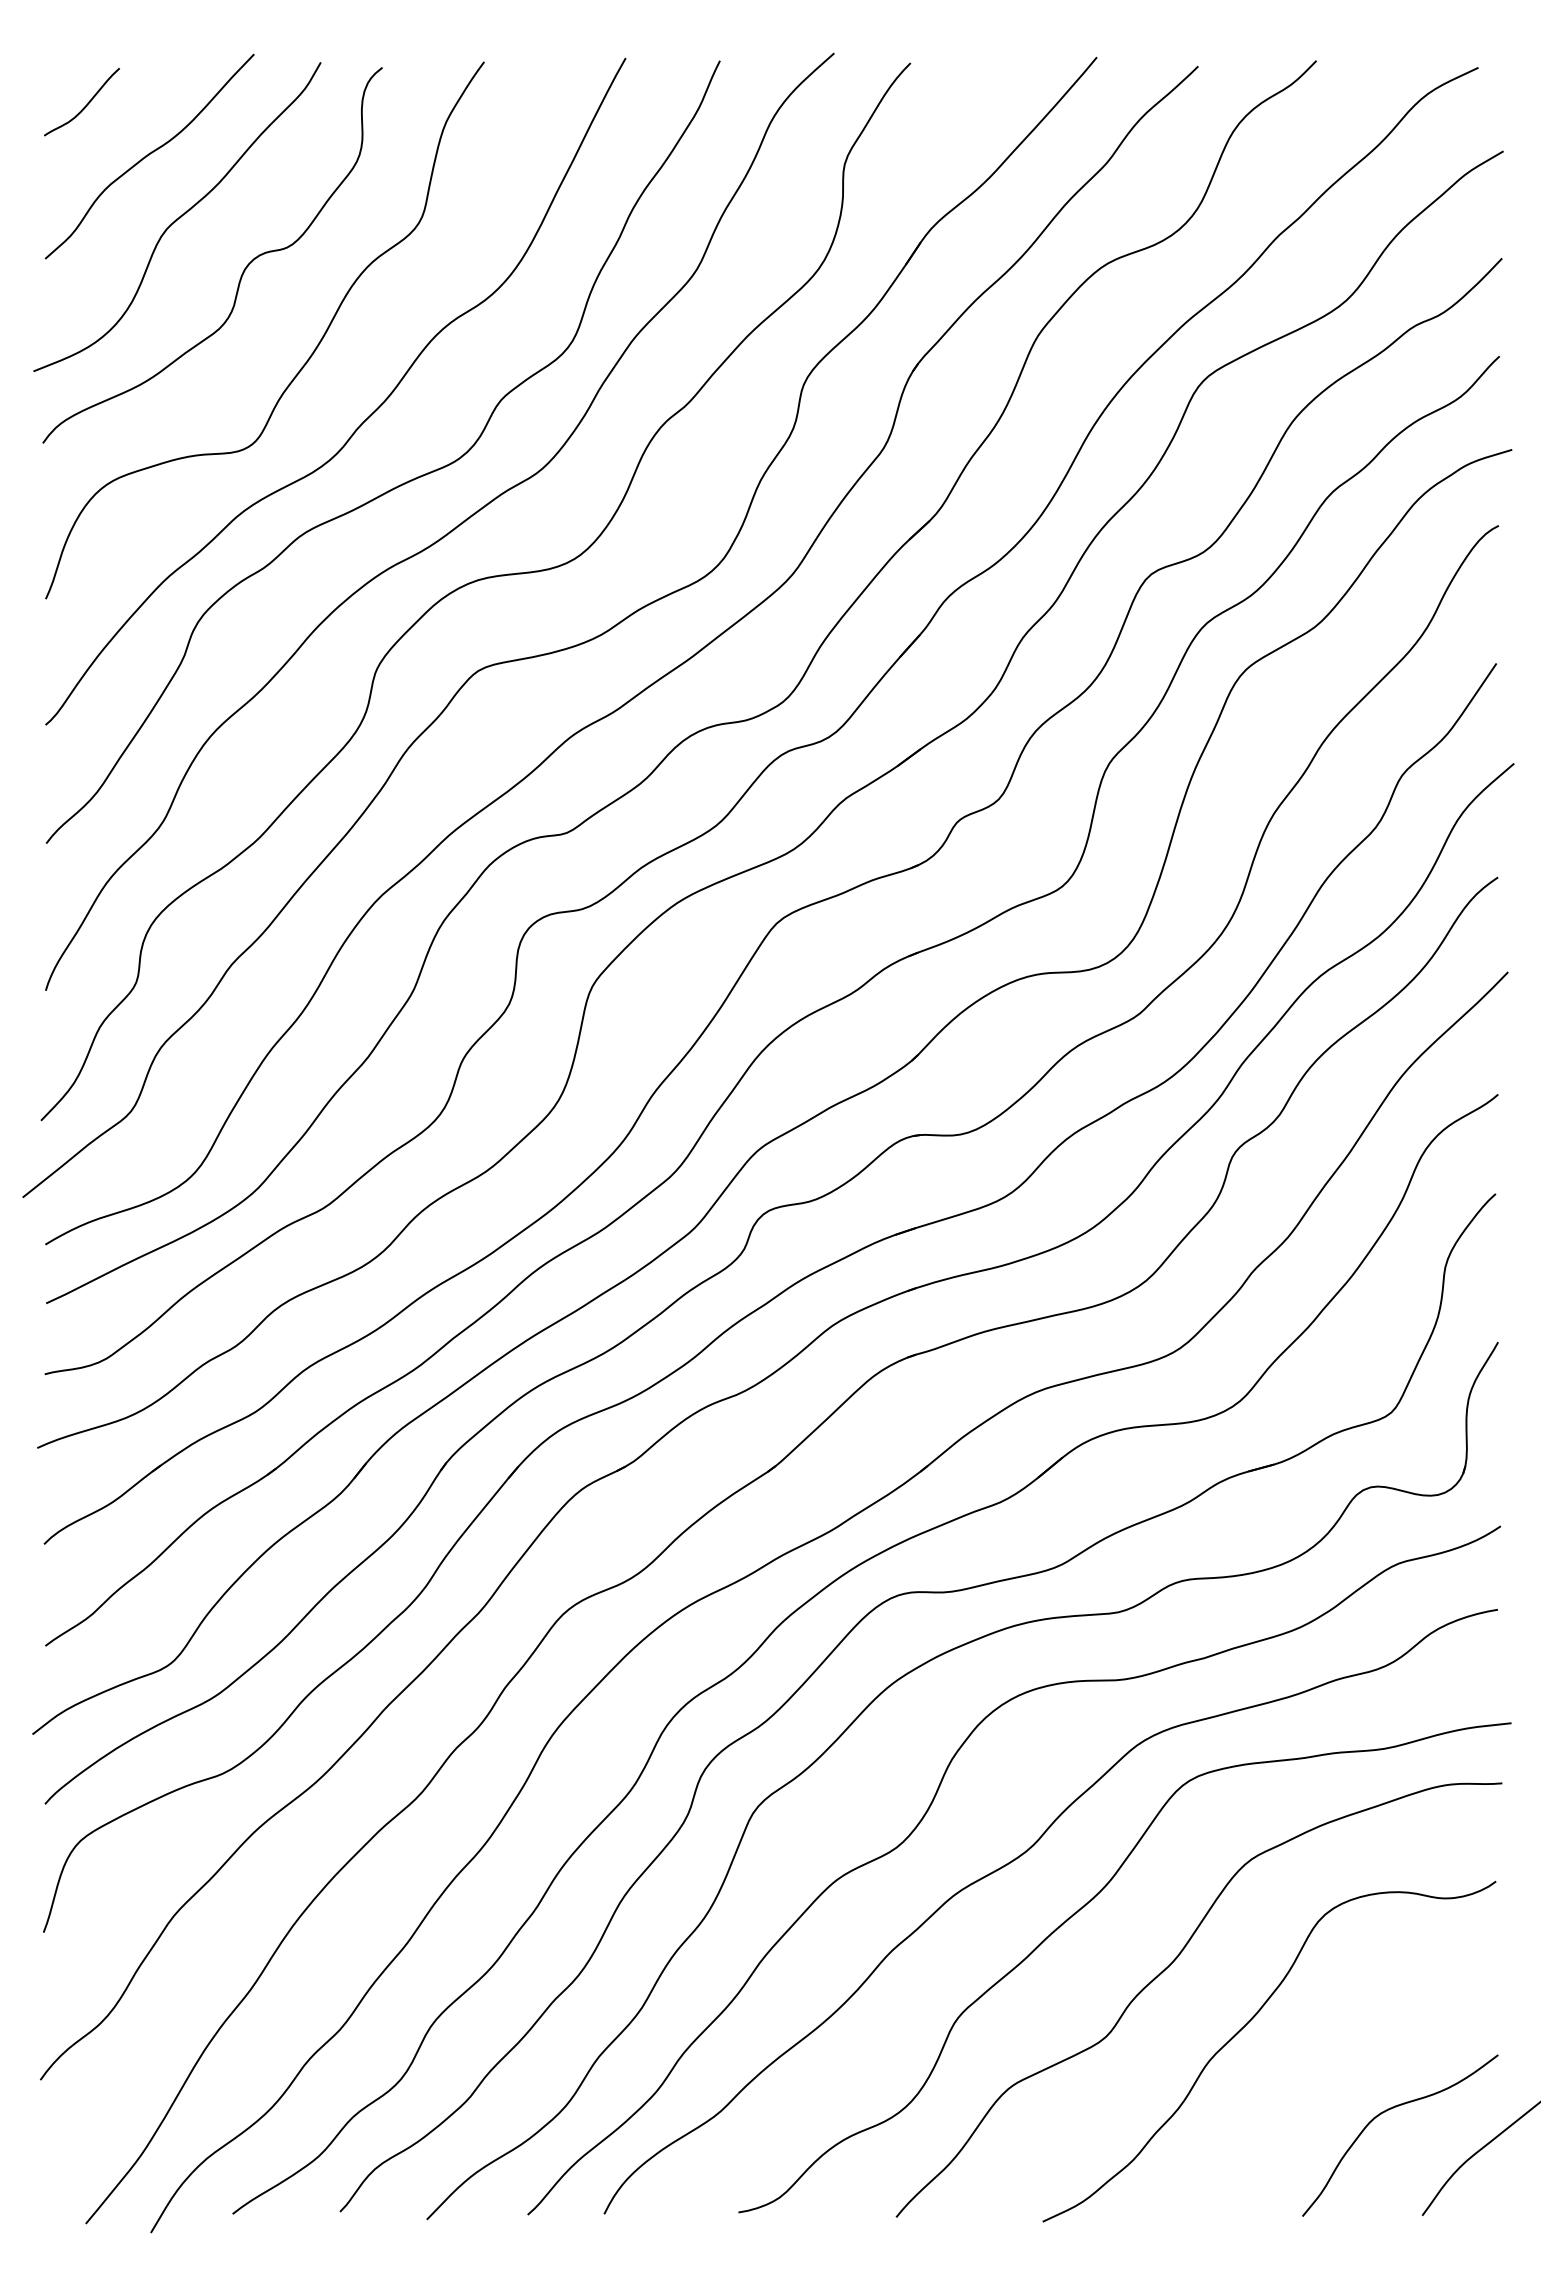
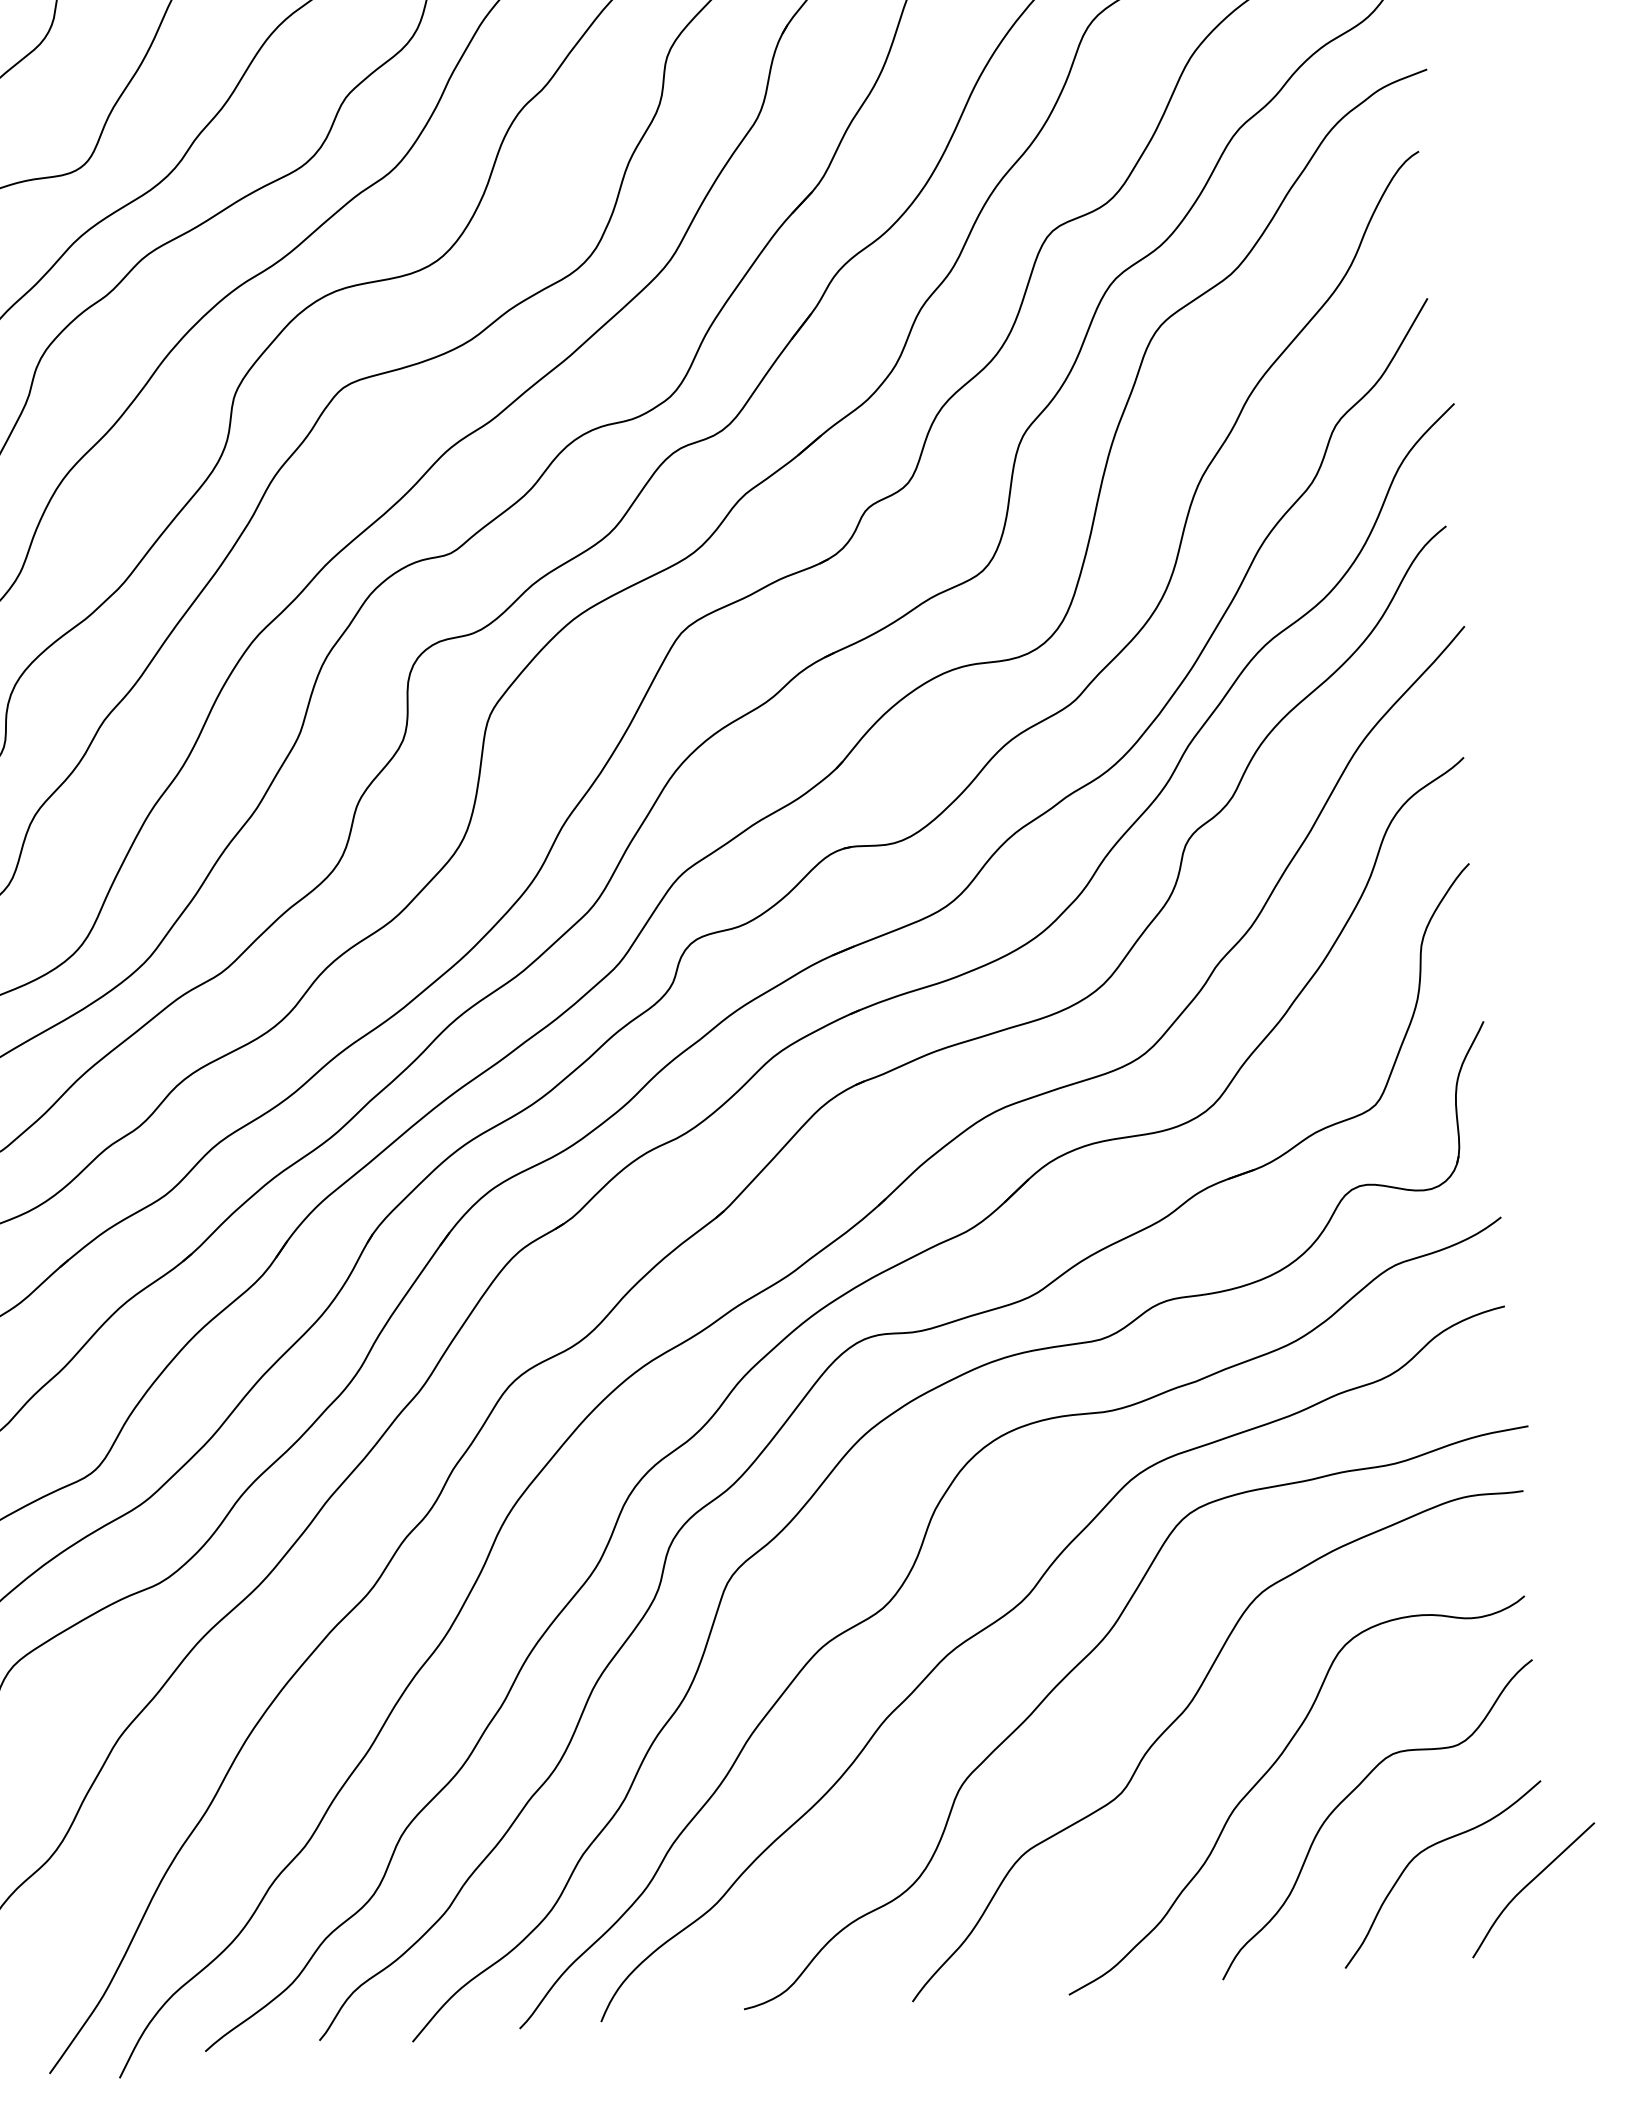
curve: (1320, 2054) -> (1351, 1794), added

